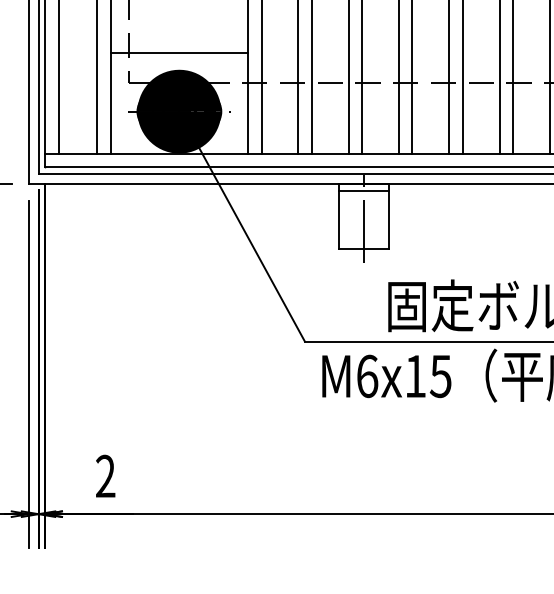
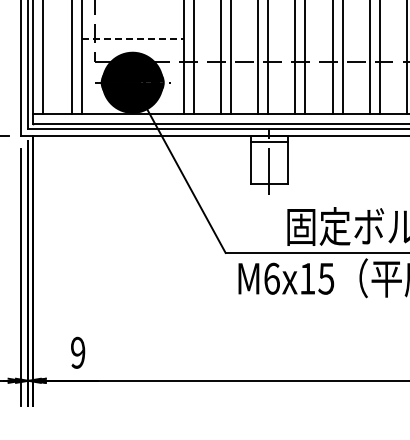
line: (179, 53) -> (132, 39), solid -> dashed
text: (106, 475) -> (78, 352), 2 -> 9

